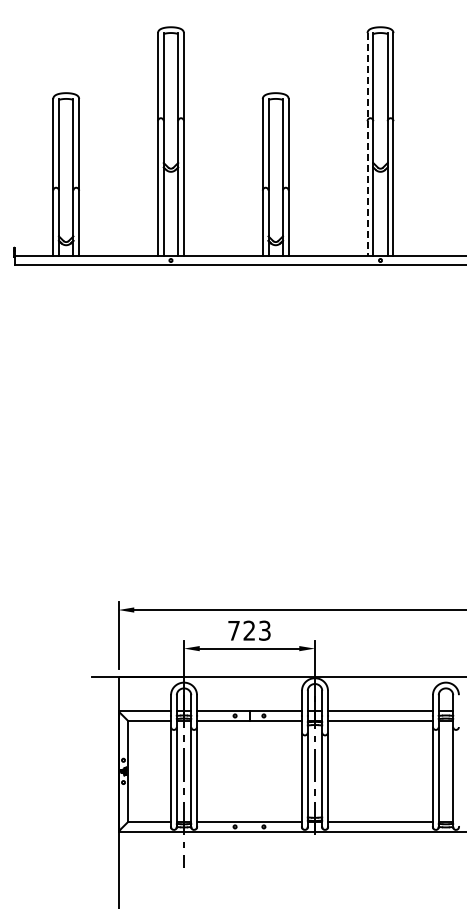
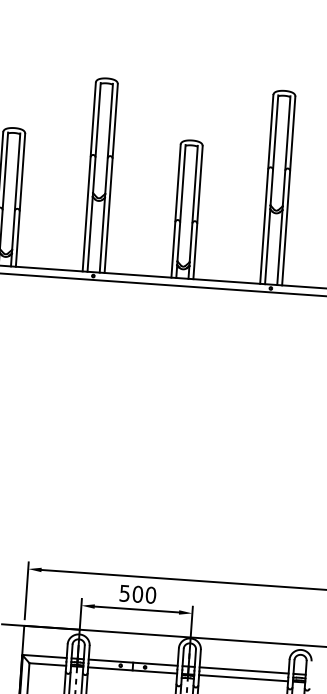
line: (367, 145) -> (266, 190), dashed -> solid
text: (249, 630) -> (137, 594), 723 -> 500

